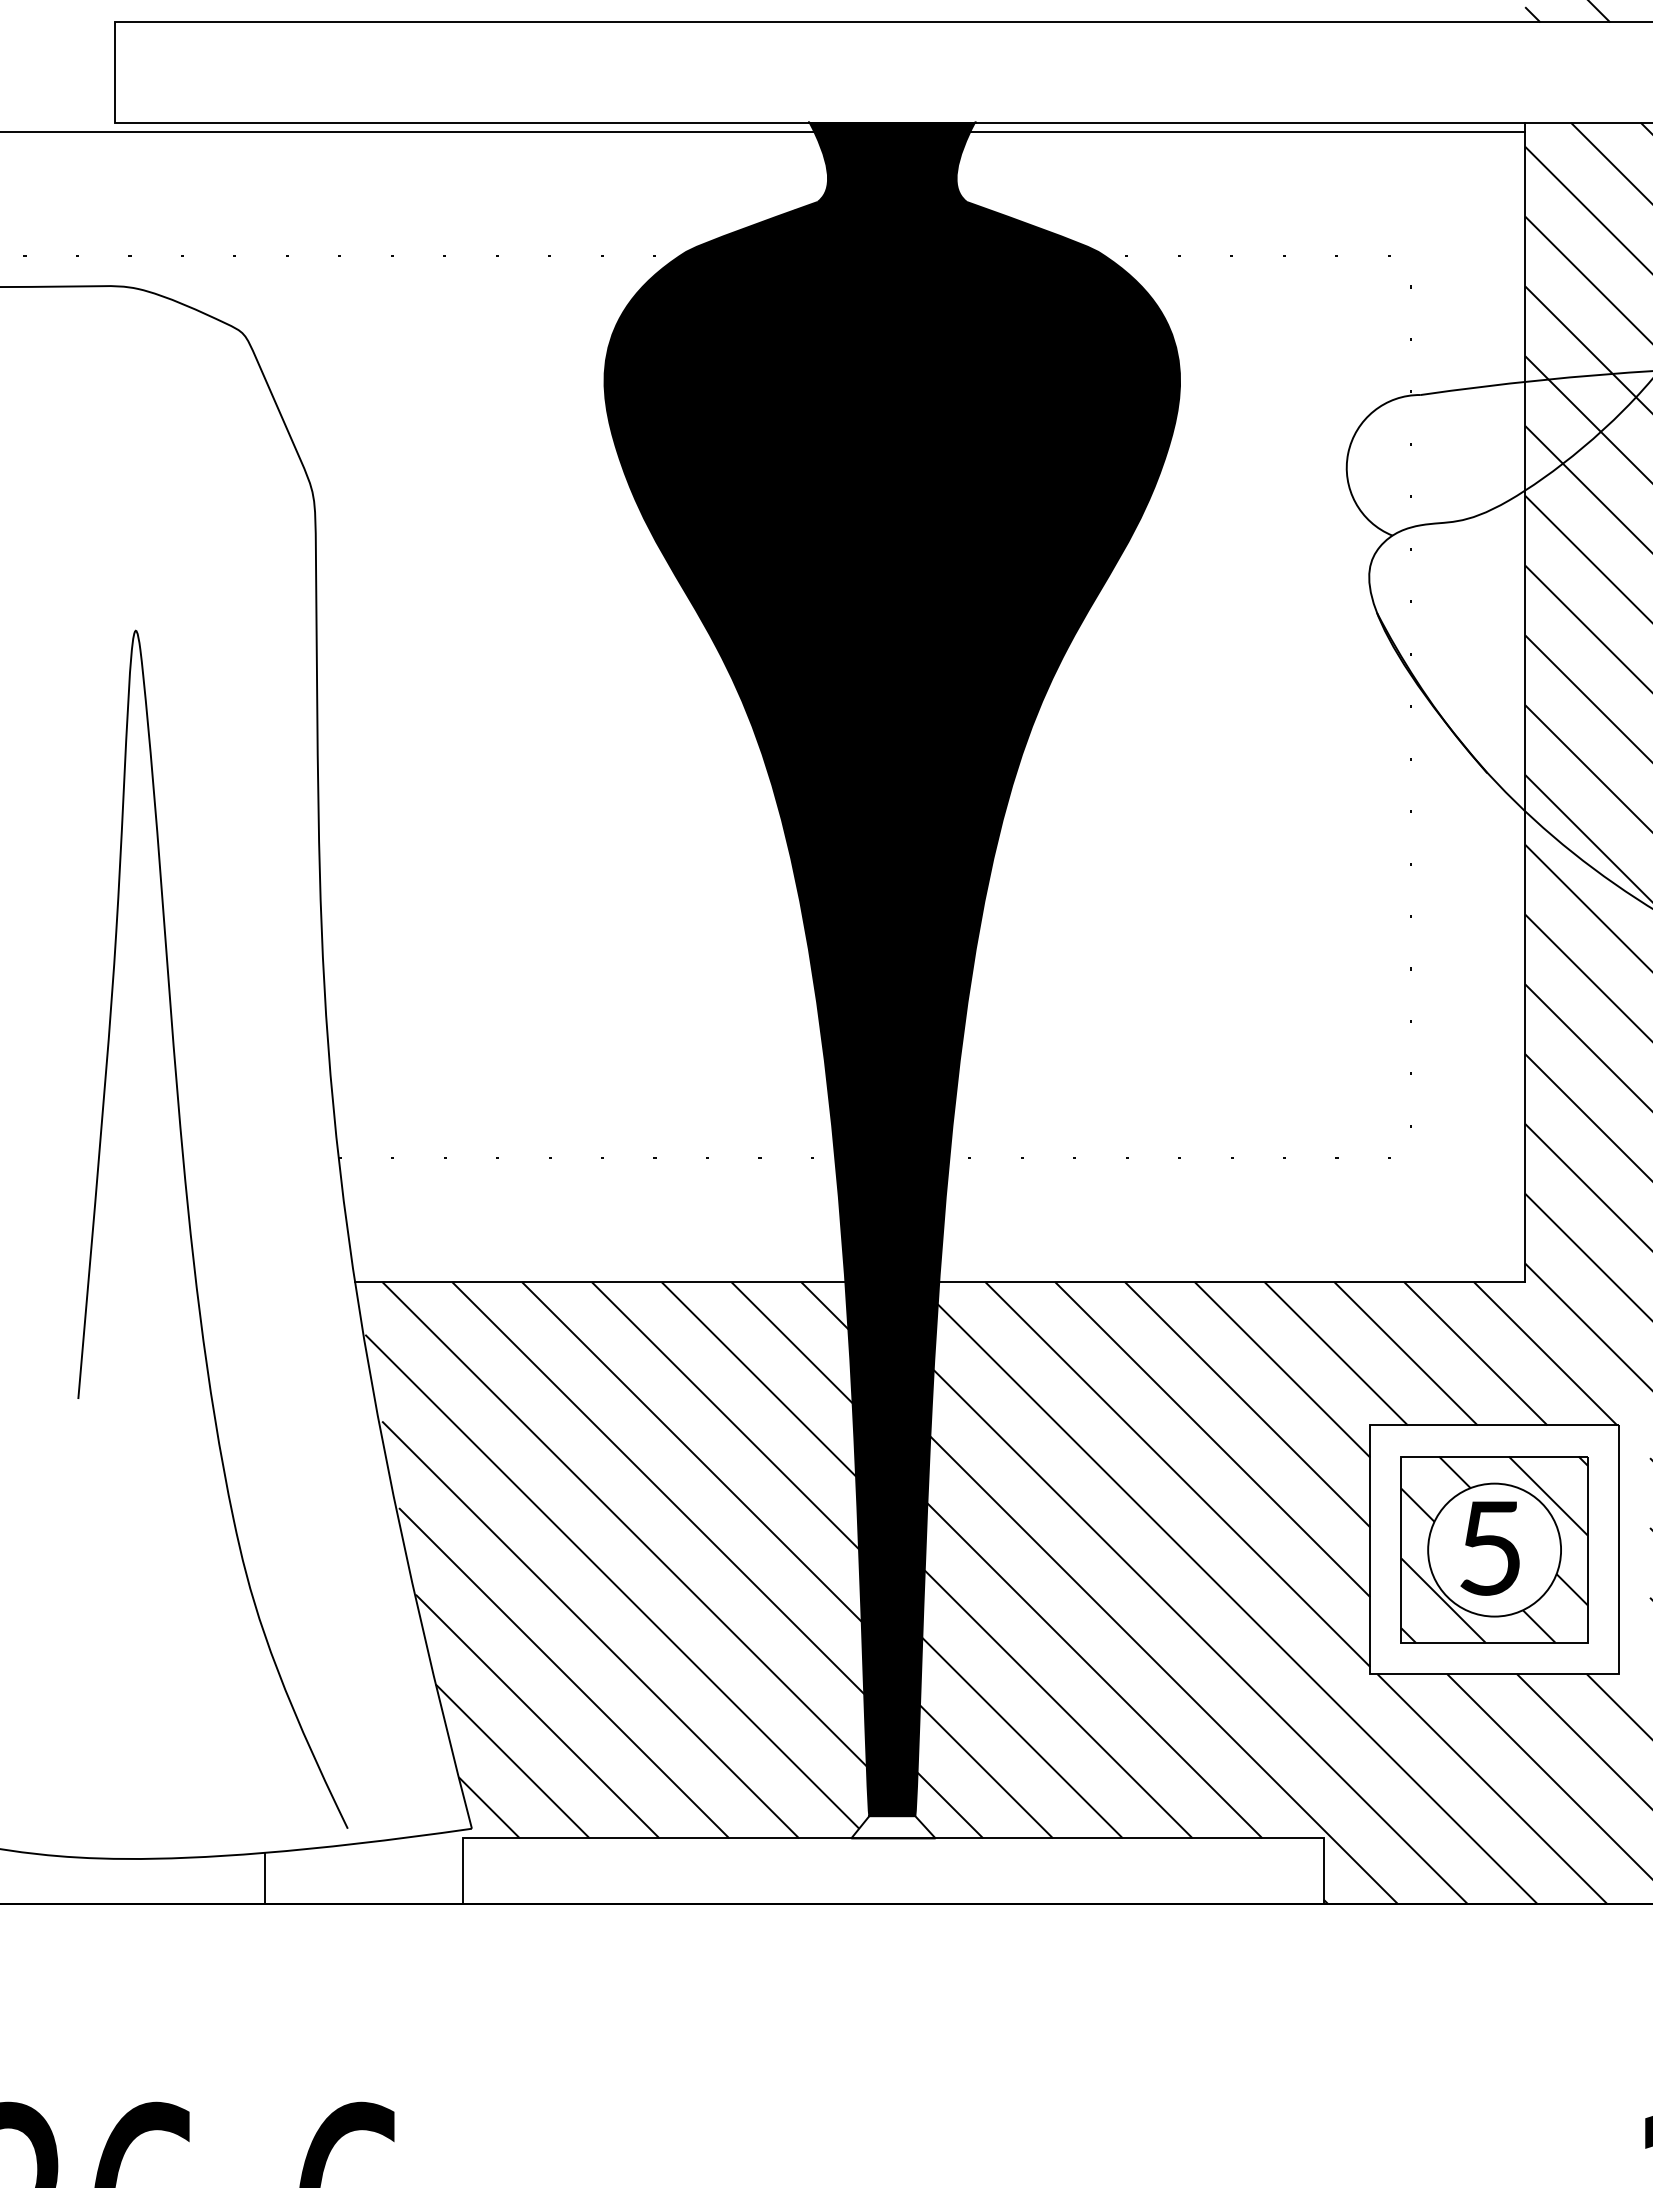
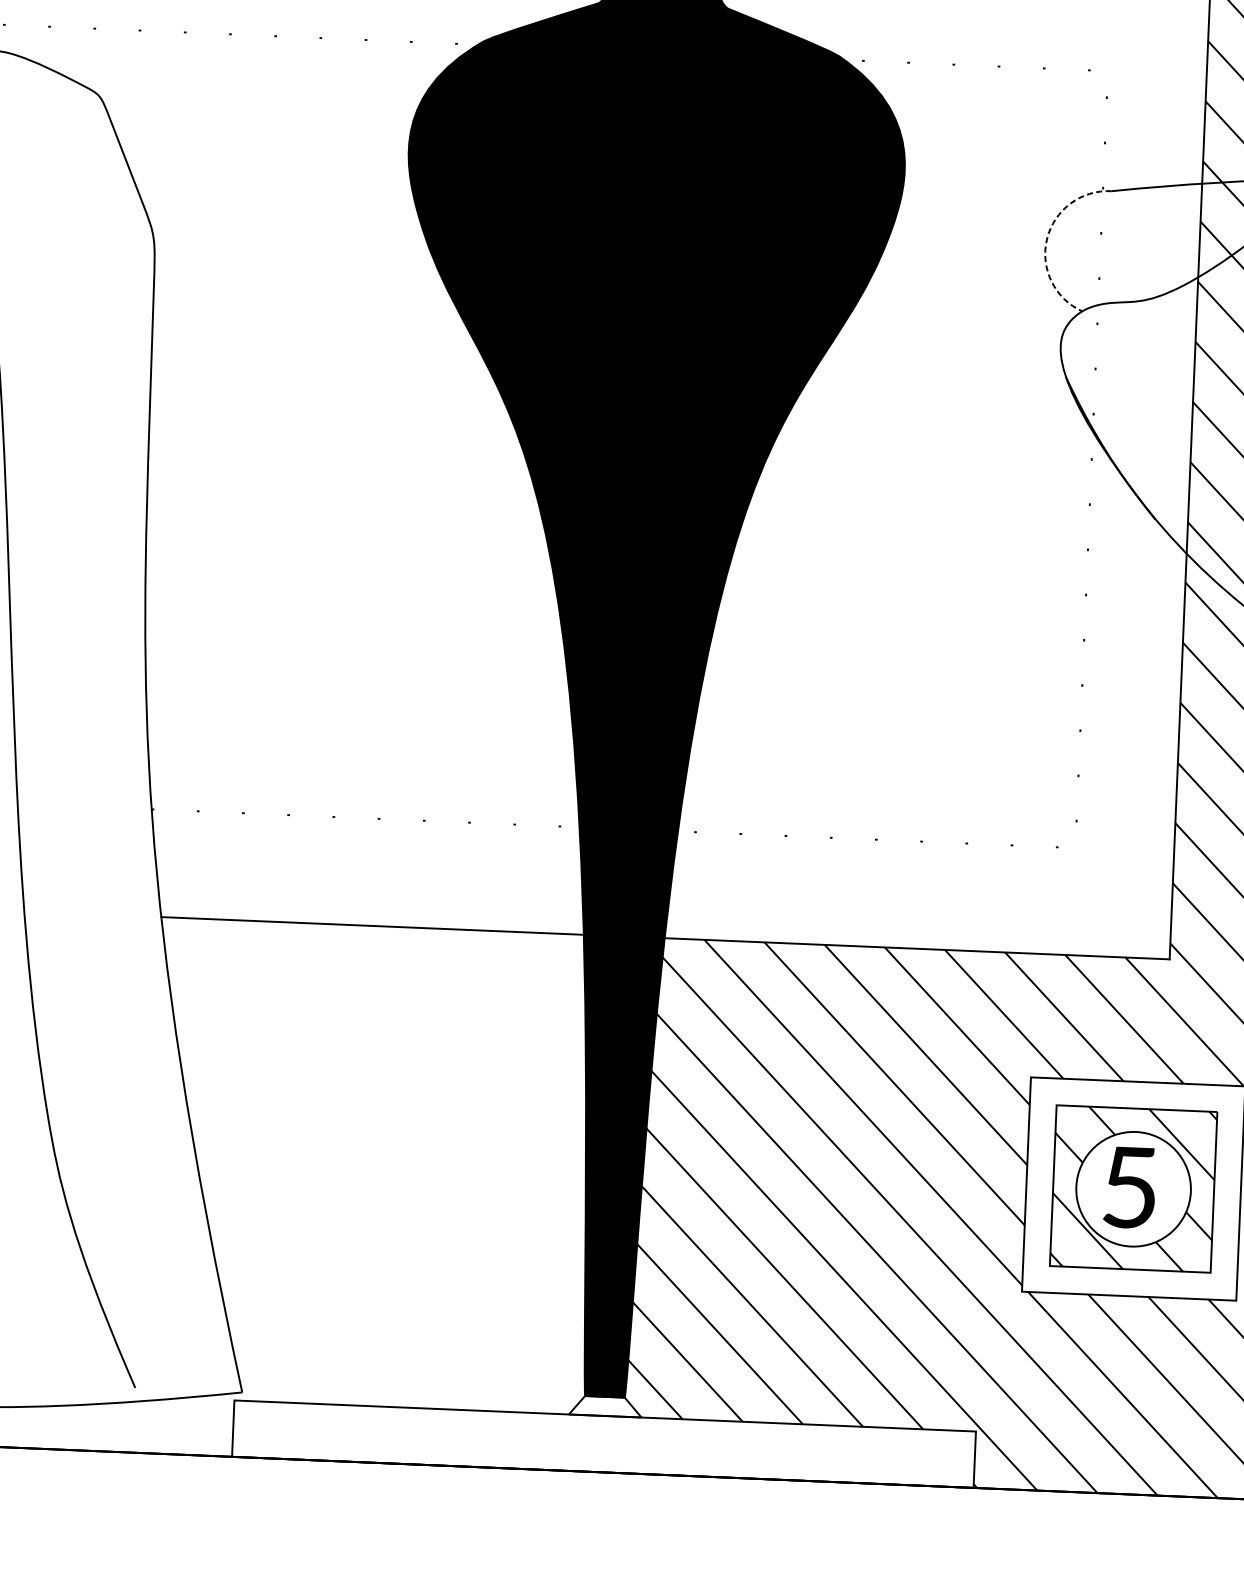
arc: (1348, 453) -> (1047, 238), solid -> dashed
hatch: (615, 1560) -> (375, 1166), removed
line: (264, 1877) -> (61, 1426), removed

